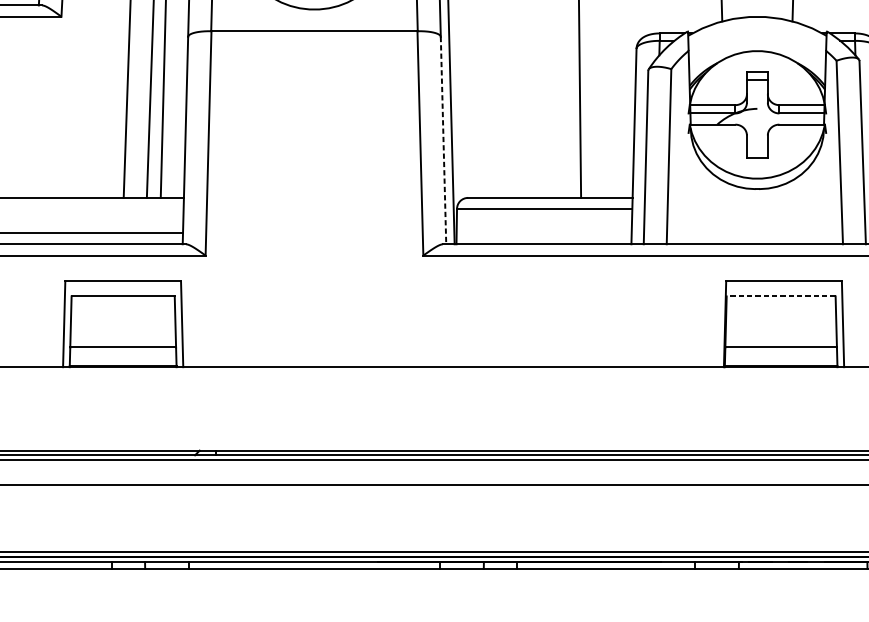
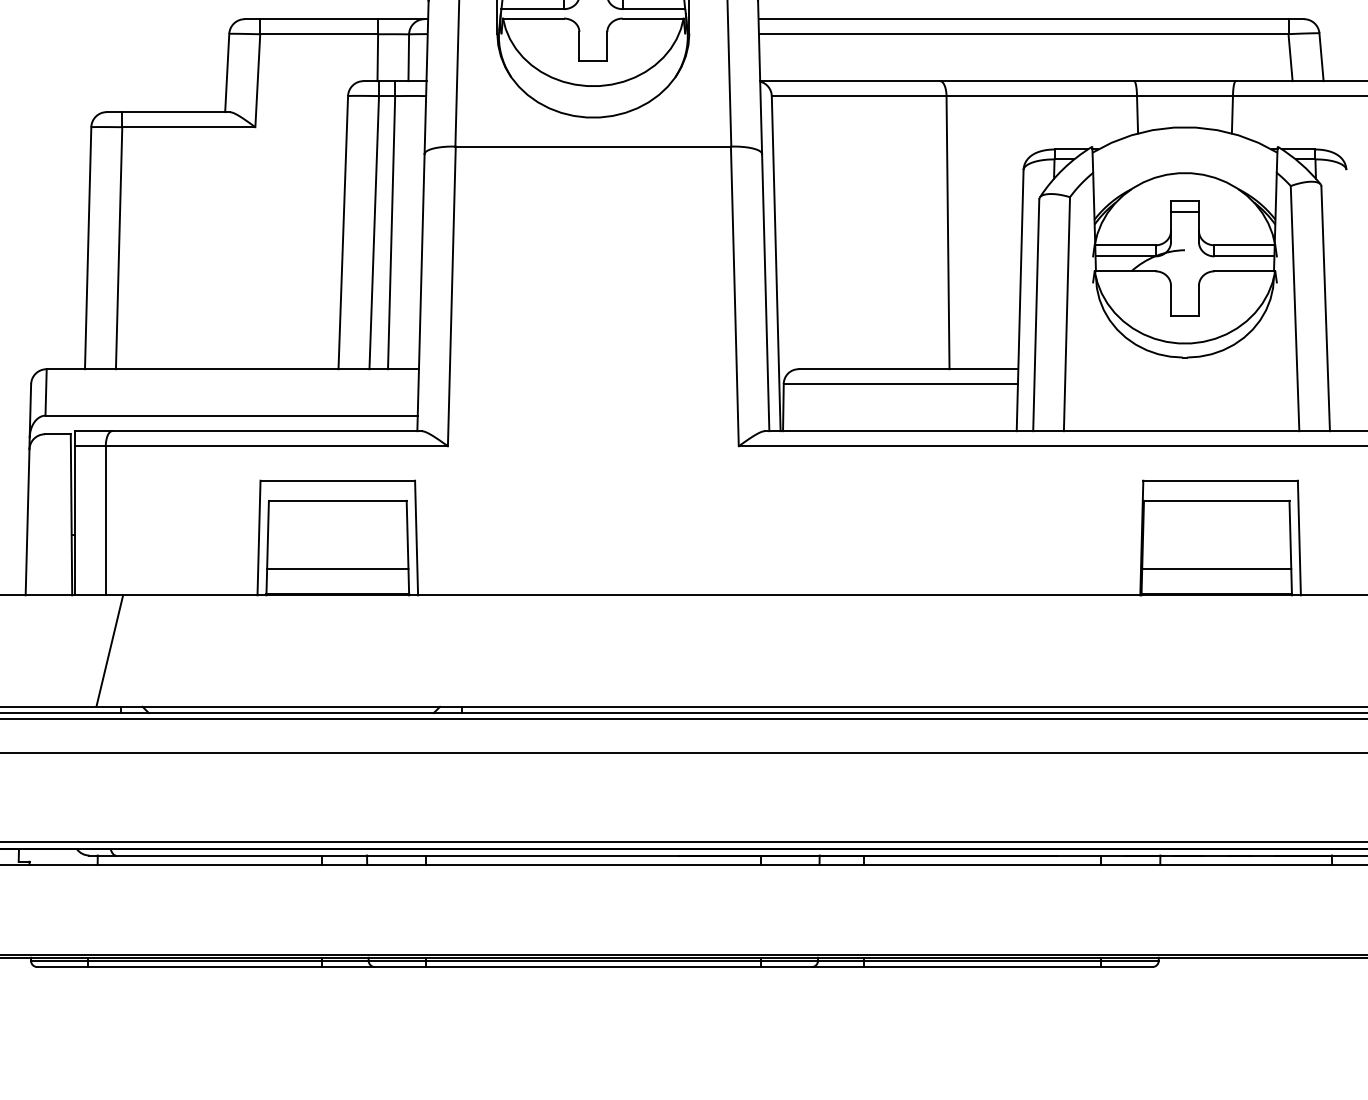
line: (443, 140) -> (765, 292), dashed -> solid
line: (780, 296) -> (1216, 500), dashed -> solid

